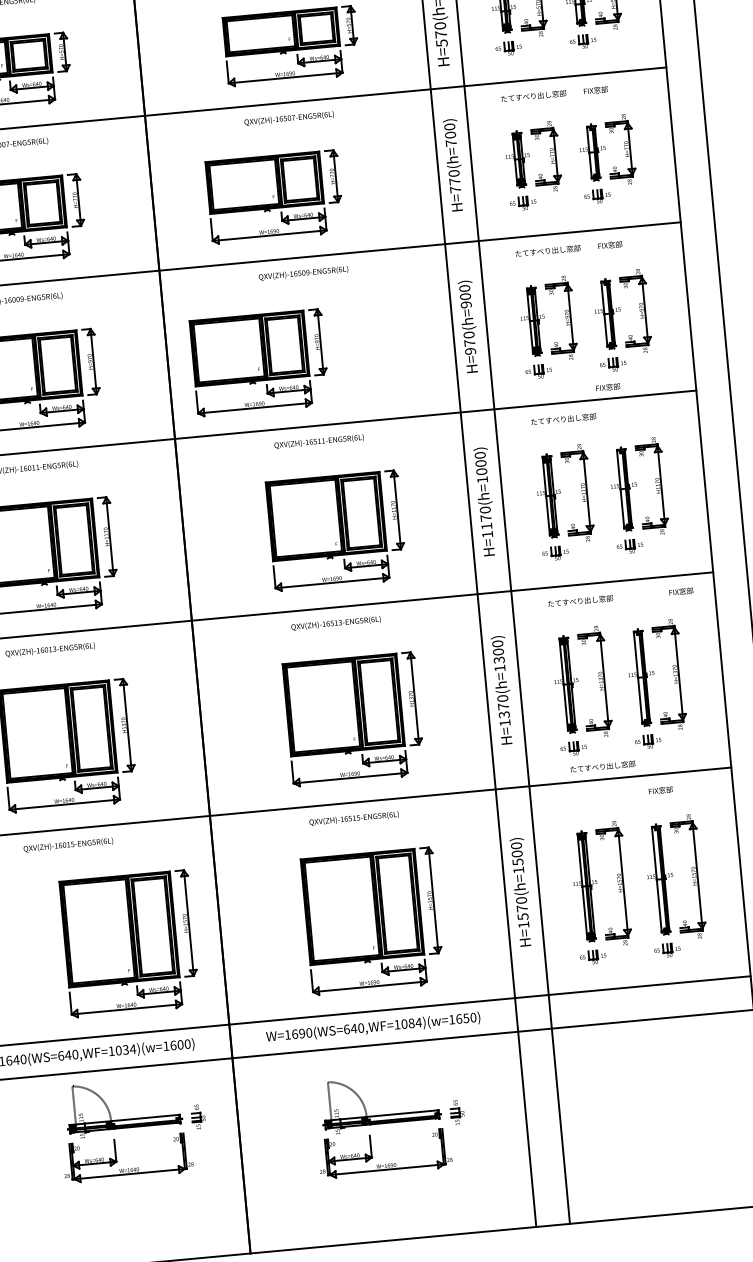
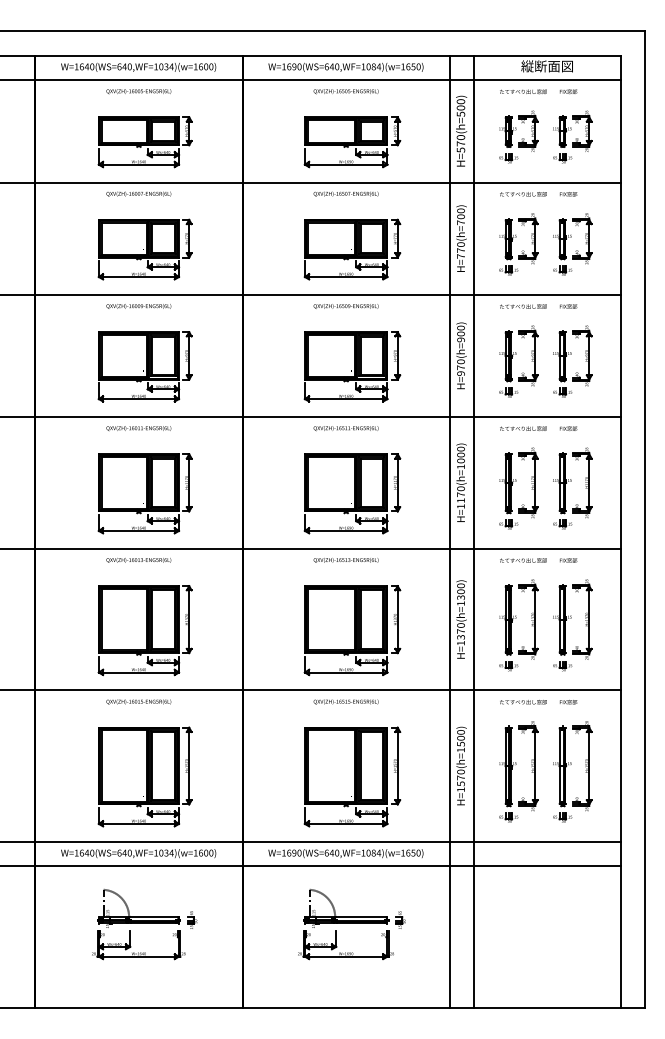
part: (274, 196) -> (352, 249), moved
part: (259, 362) -> (352, 366), moved
text: (608, 387) -> (568, 428), moved
text: (681, 591) -> (568, 560), moved
text: (602, 767) -> (523, 702), moved
part: (128, 943) -> (144, 776), moved
part: (133, 1129) -> (144, 924), moved

